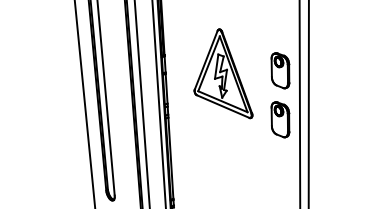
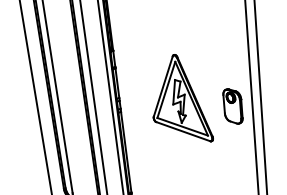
part: (280, 70) -> (229, 57), removed
part: (223, 73) -> (181, 98), moved

